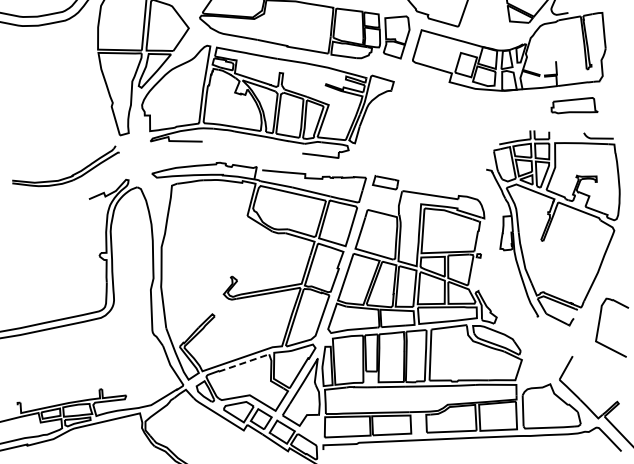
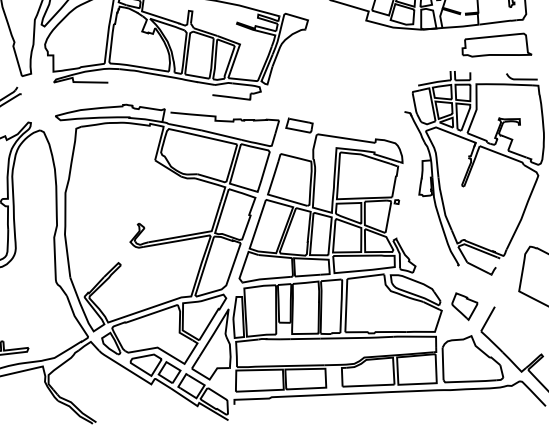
part: (574, 105) -> (496, 44), size x1.43
part: (543, 355) -> (464, 306), added
line: (243, 363) -> (150, 314), dashed -> solid

